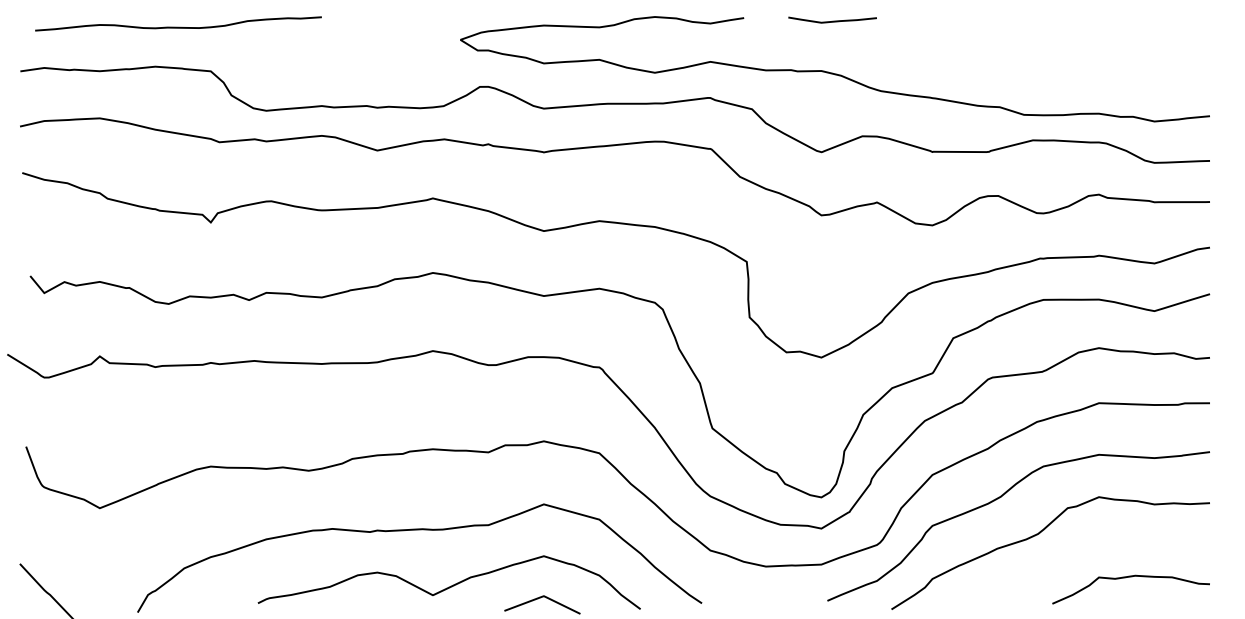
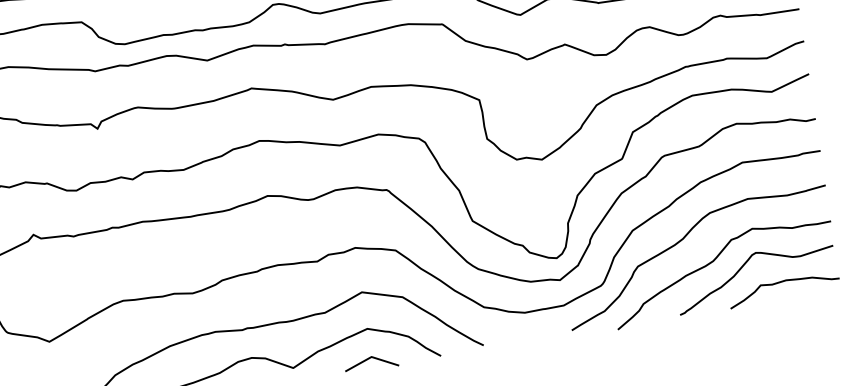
curve: (1079, 547) -> (743, 266), added

